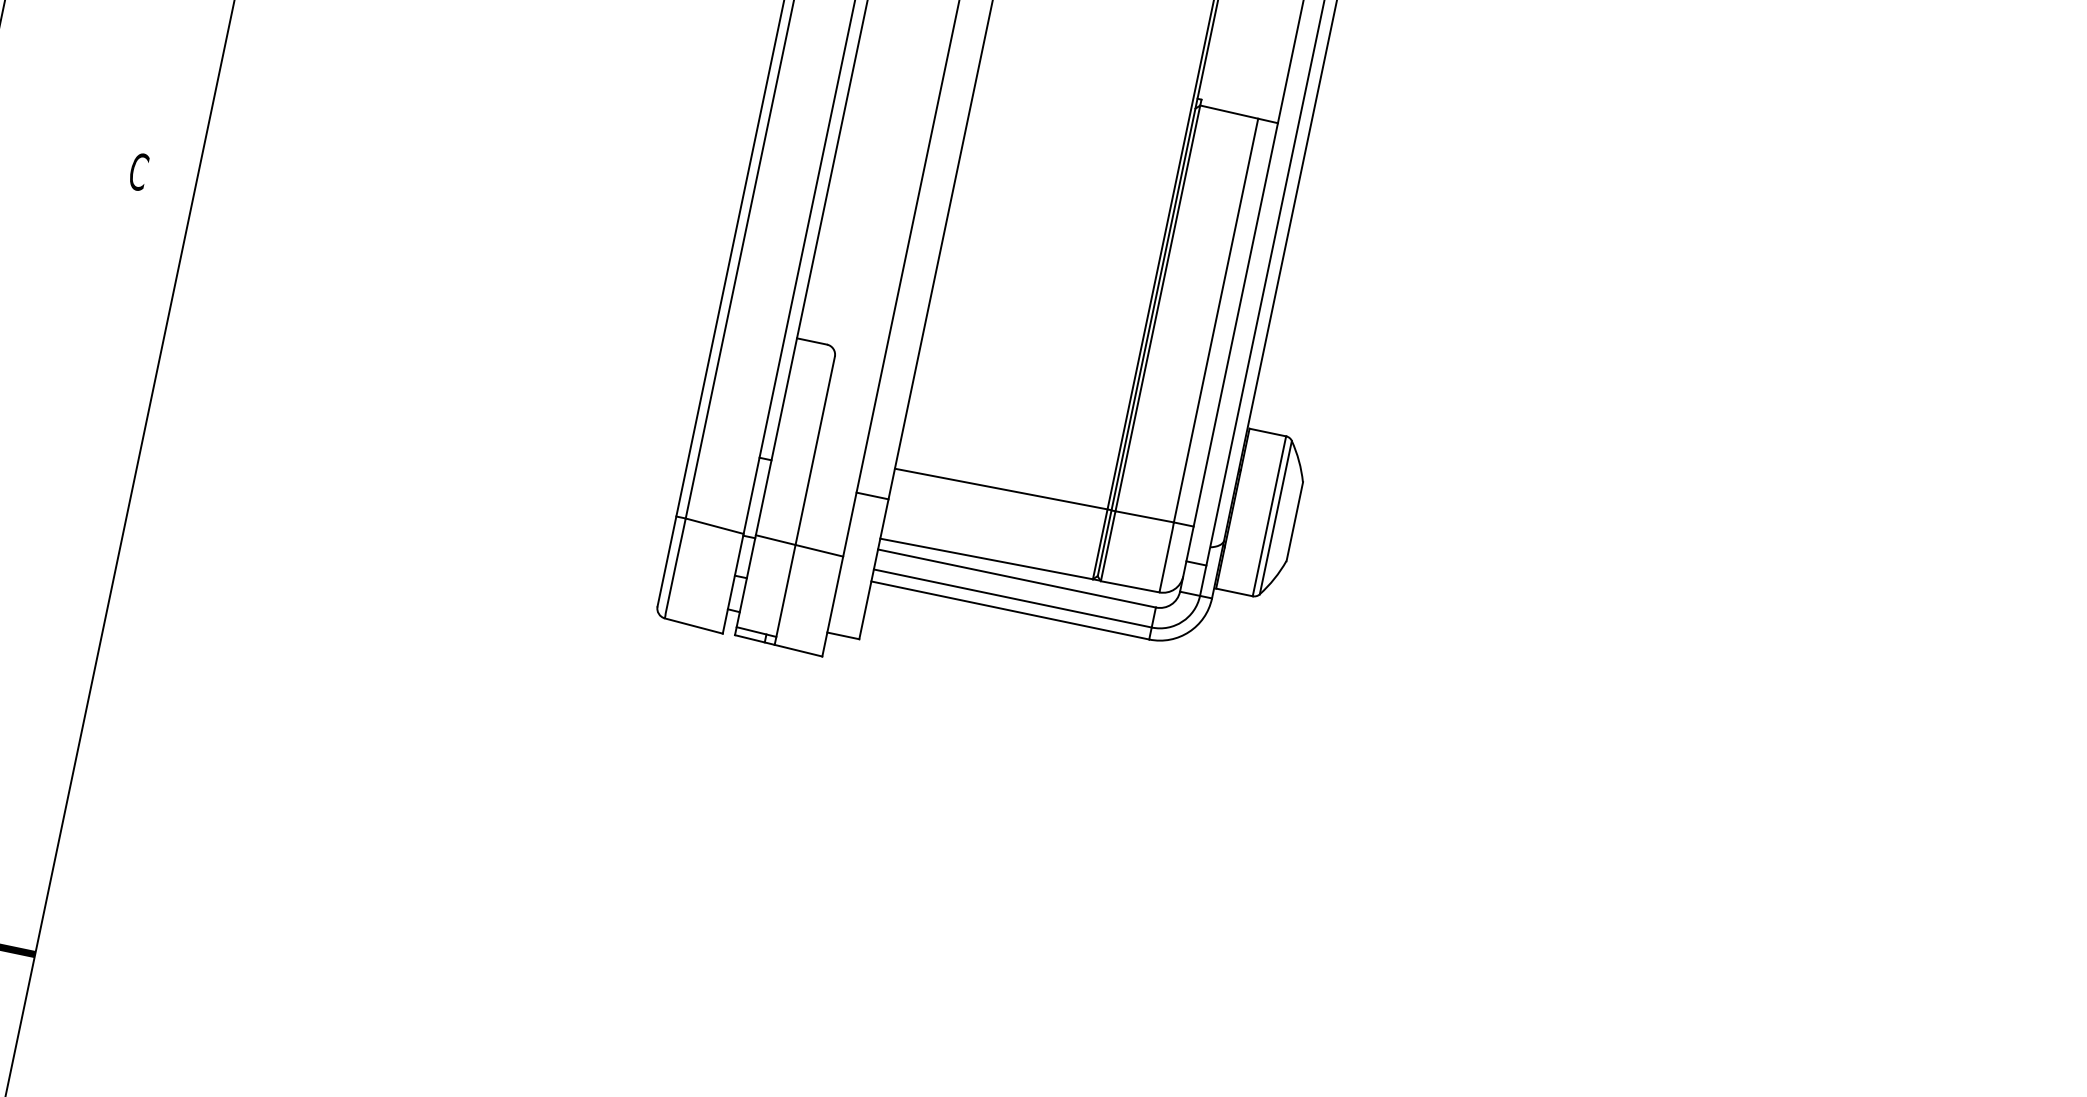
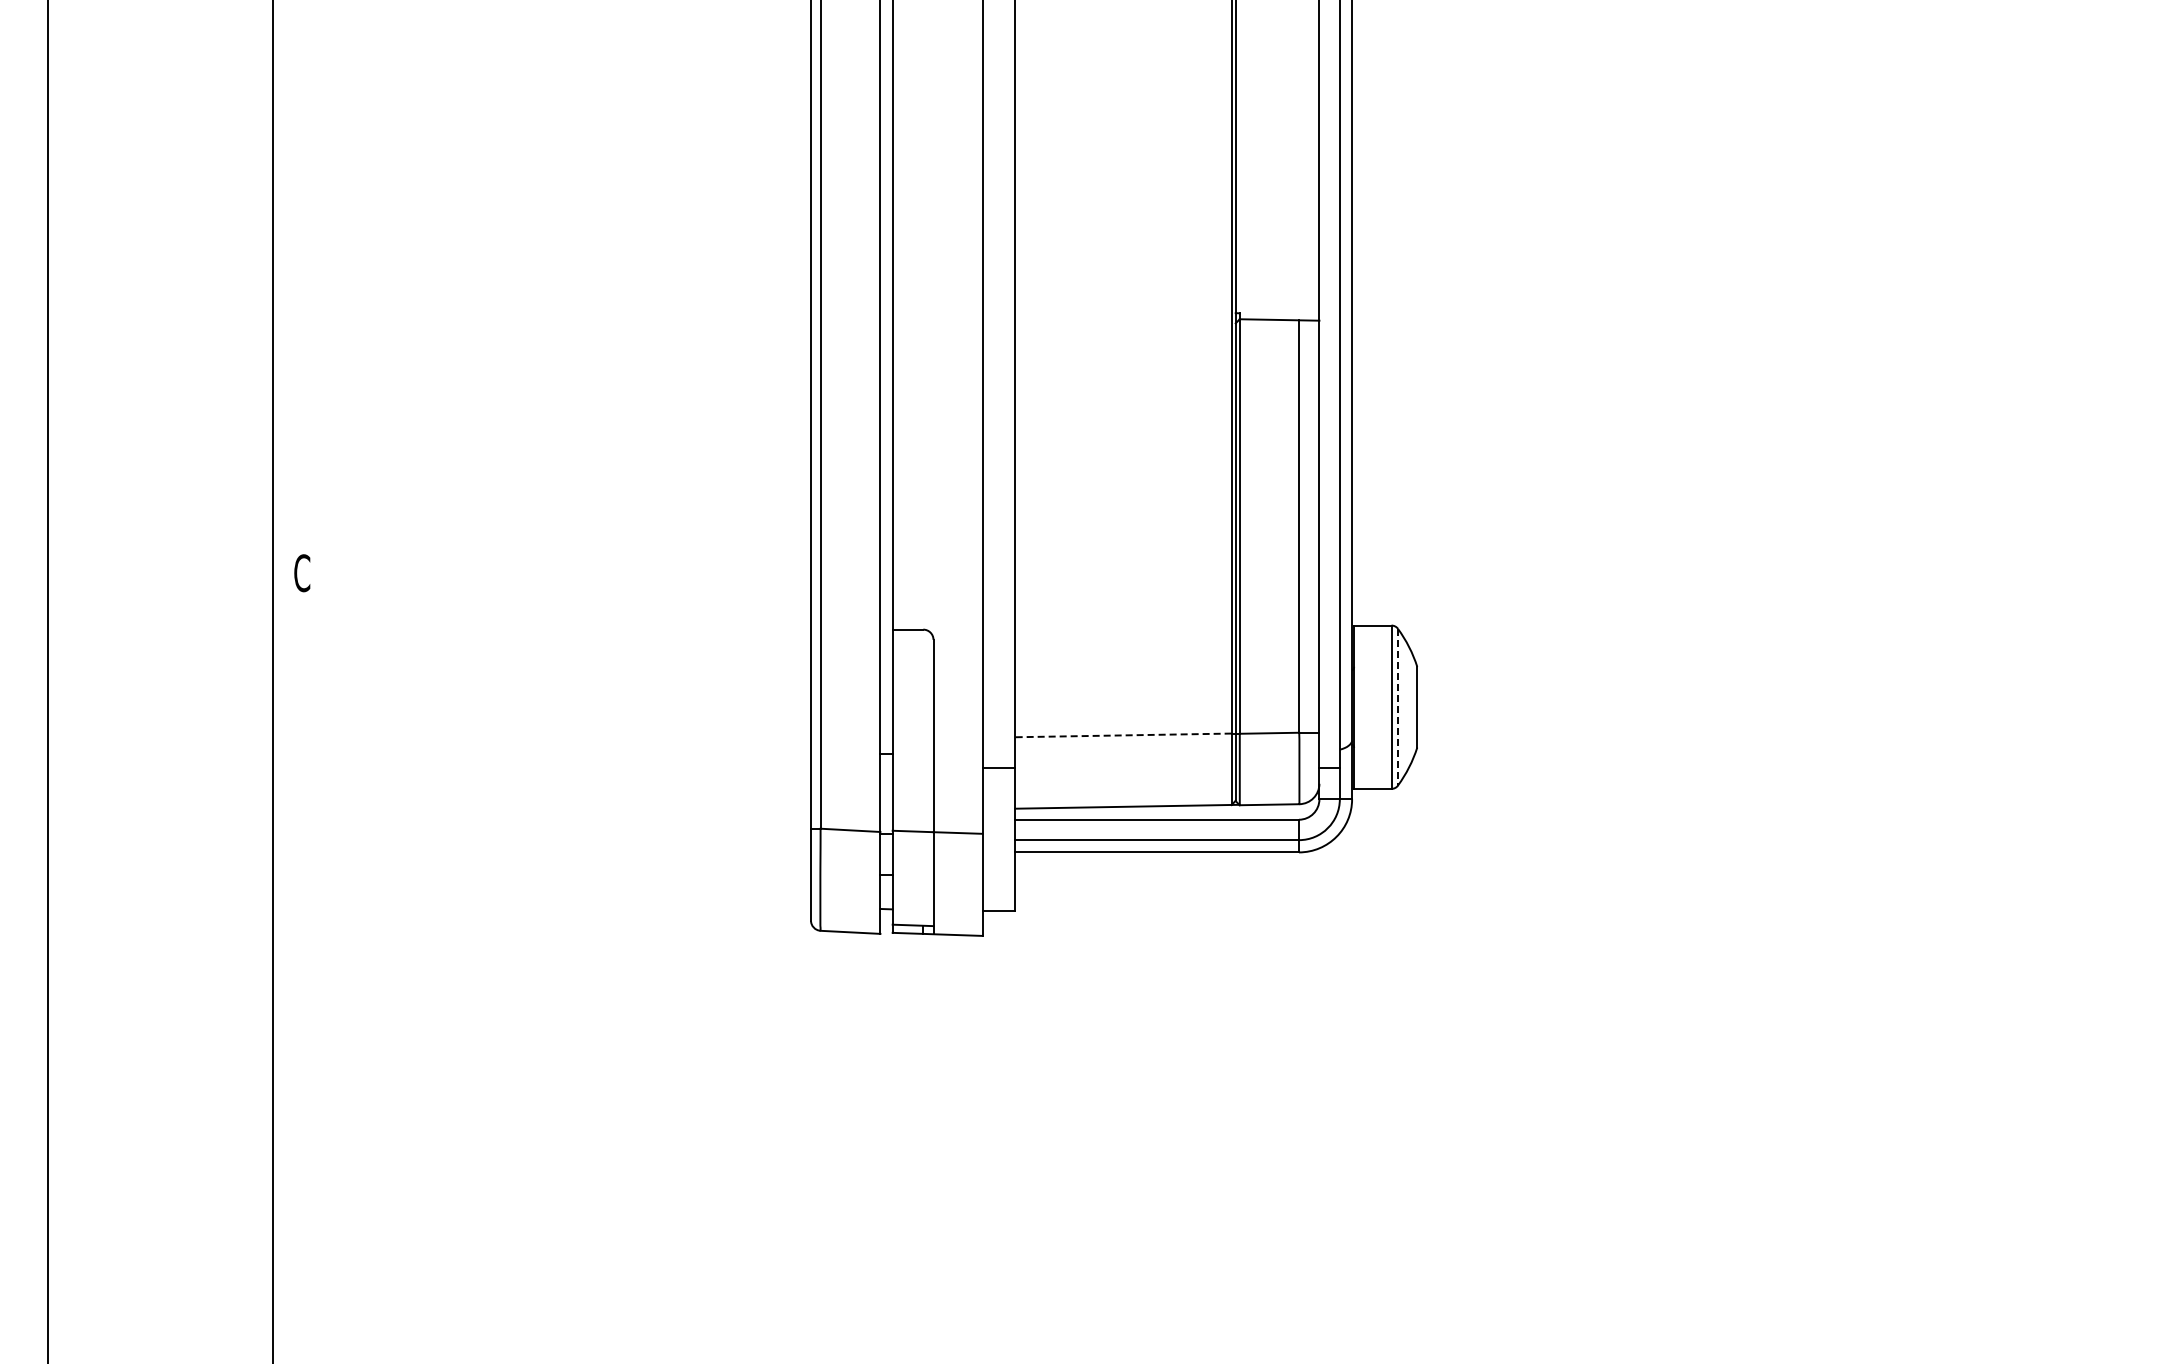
text: (138, 172) -> (302, 573), moved
line: (1000, 488) -> (1122, 735), solid -> dashed
line: (1276, 518) -> (1398, 707), solid -> dashed

